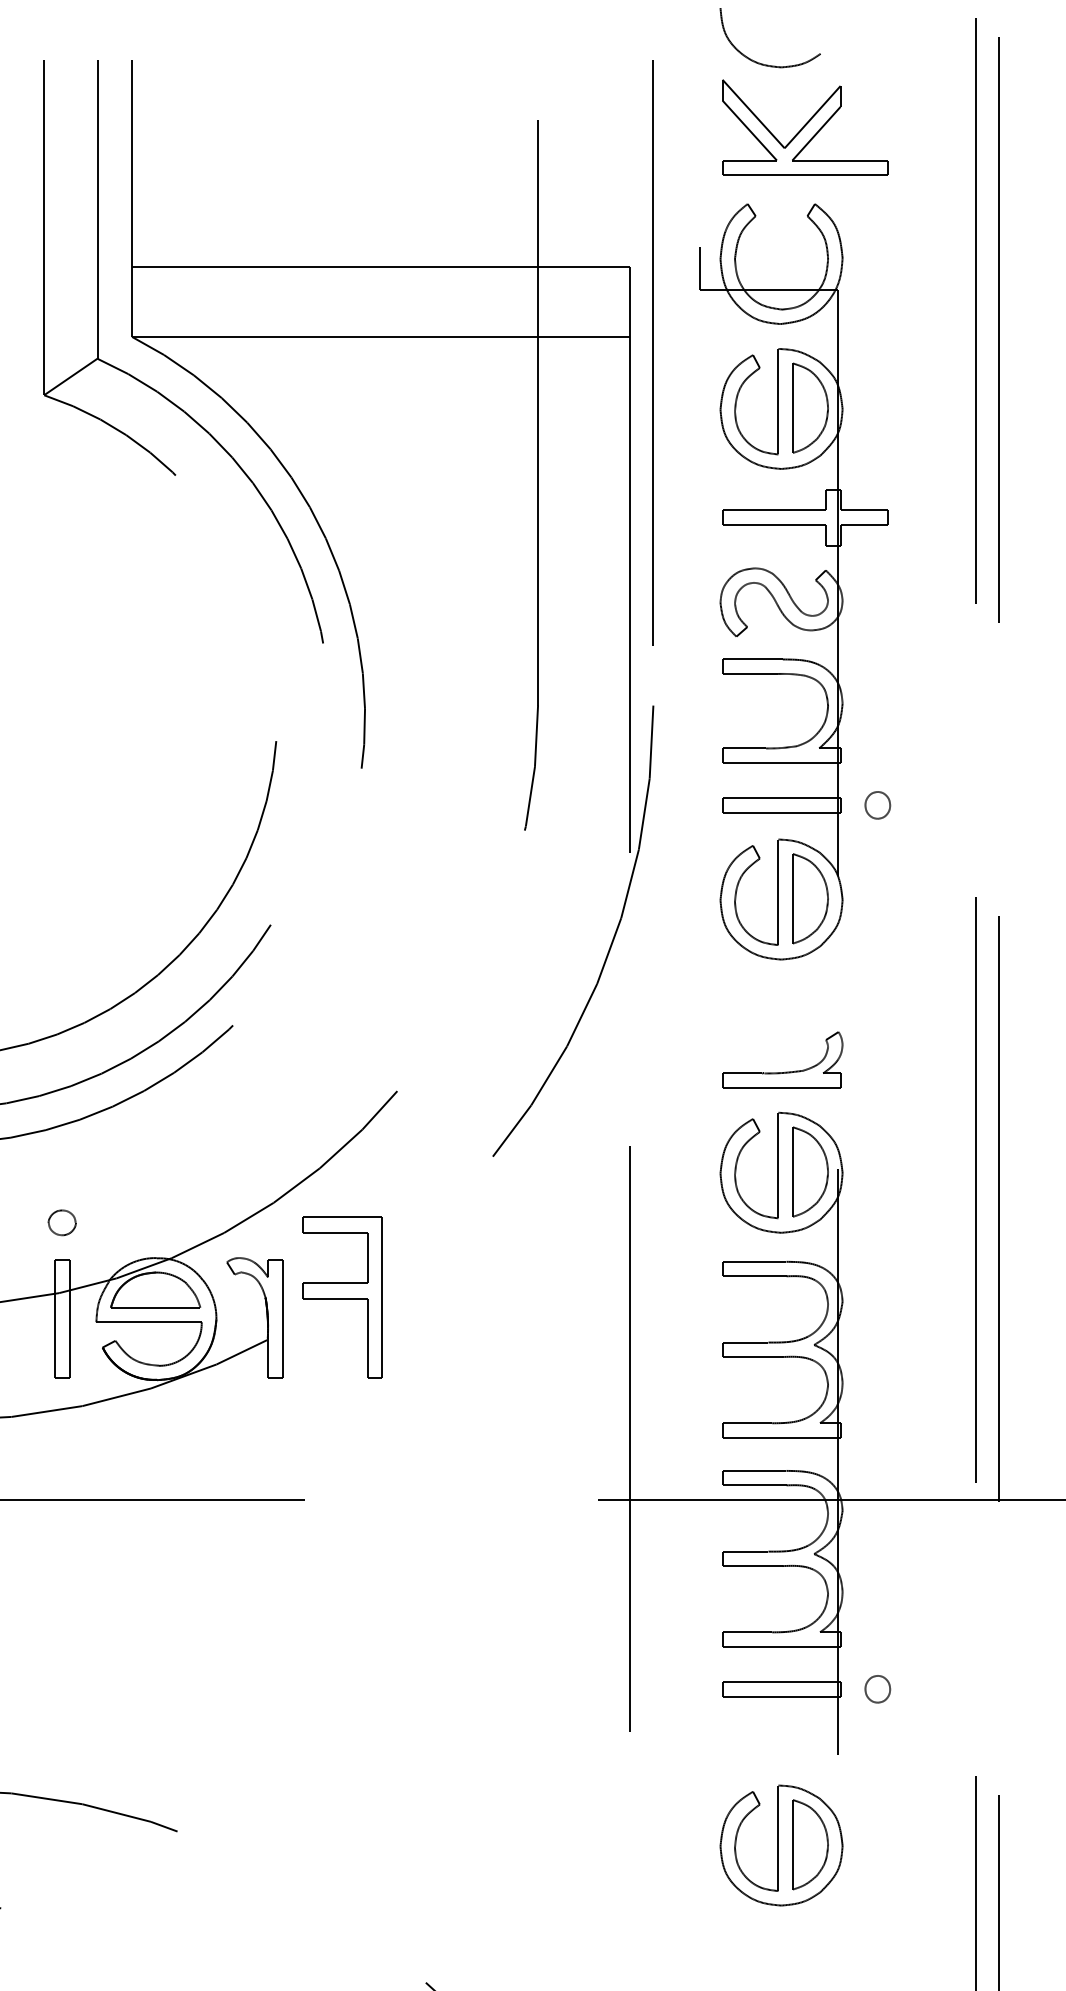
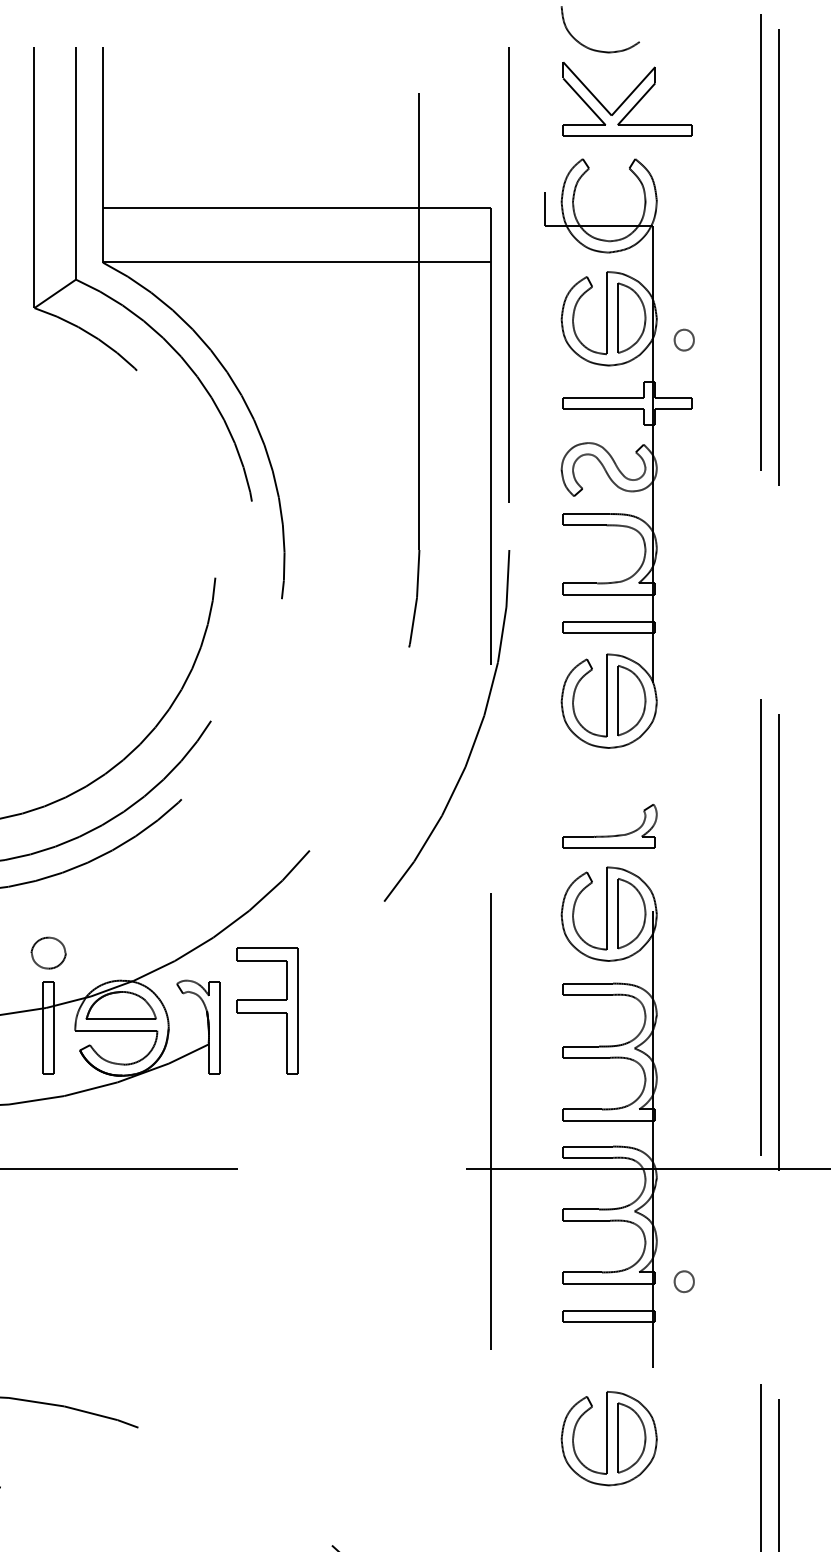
part: (877, 805) -> (684, 340), moved
part: (61, 1222) -> (47, 952), size x1.6
part: (877, 1689) -> (684, 1281), moved

